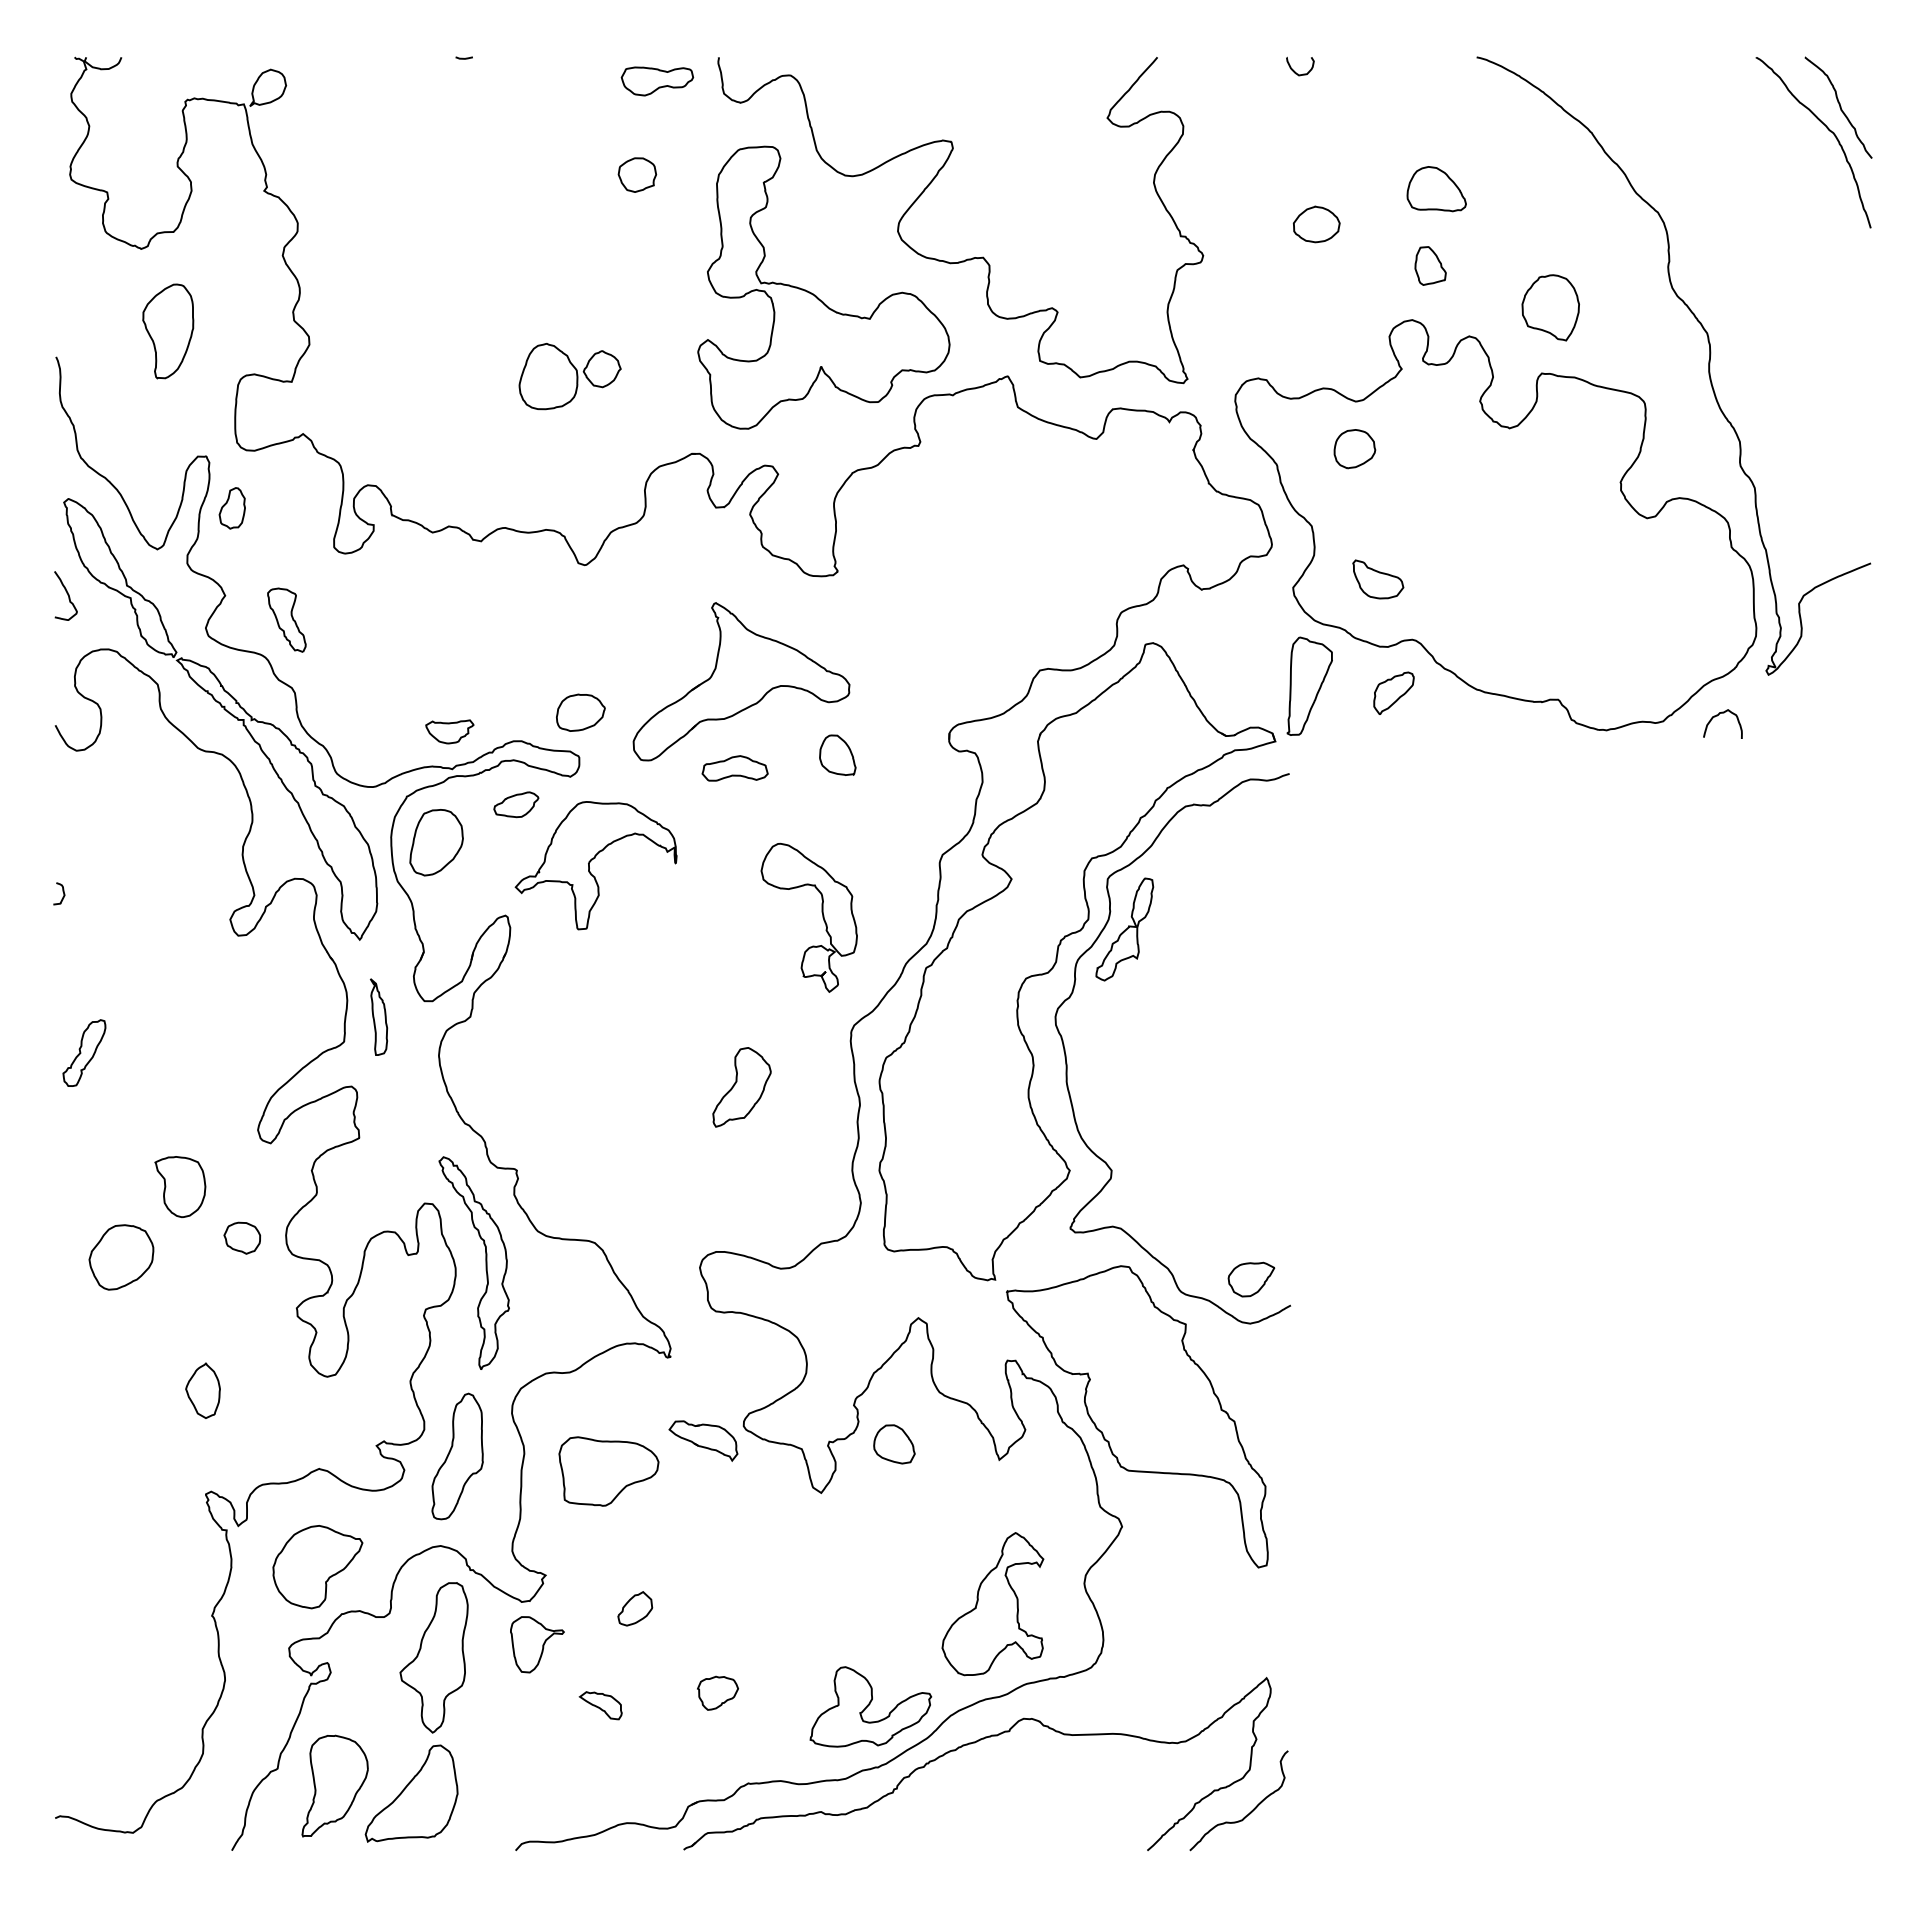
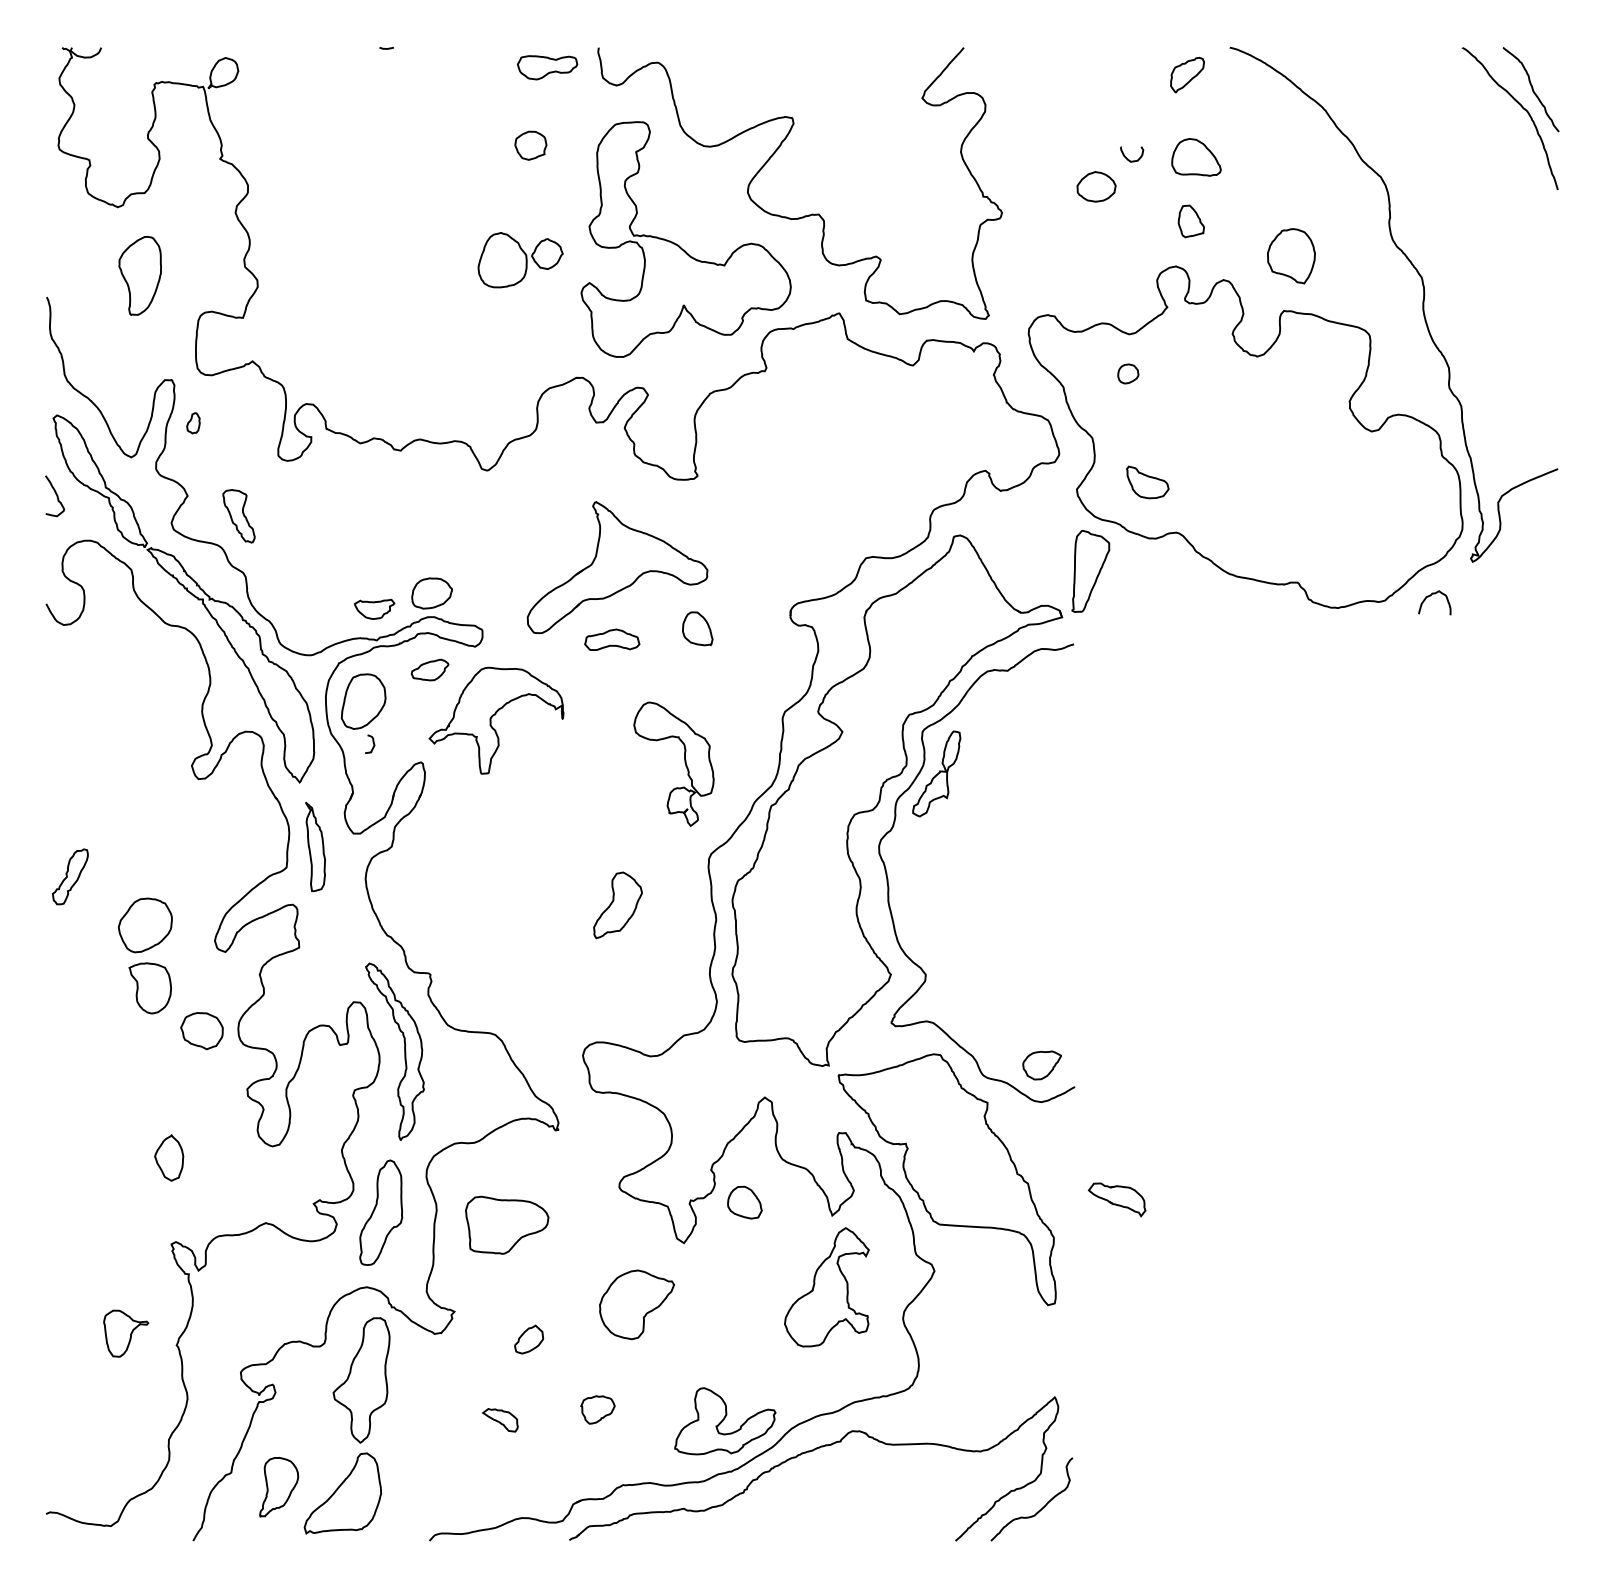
curve: (1295, 71) -> (1128, 158), moved
part: (569, 376) -> (520, 260), moved
part: (1354, 449) -> (1128, 374), size x0.6
part: (231, 508) -> (192, 423), size x0.6
part: (1393, 692) -> (1187, 74), moved
part: (580, 712) -> (431, 593), moved
curve: (62, 891) -> (372, 742), moved
part: (379, 1016) -> (316, 846), size x1.4
part: (241, 1237) -> (201, 1030), size x1.4
part: (121, 1257) -> (145, 925), moved
part: (703, 1440) -> (1117, 1199), moved
part: (317, 1567) -> (636, 1305), moved
part: (992, 1604) -> (826, 1287), moved
part: (537, 1644) -> (126, 1333), moved
part: (334, 1785) -> (278, 1486), size x0.7

